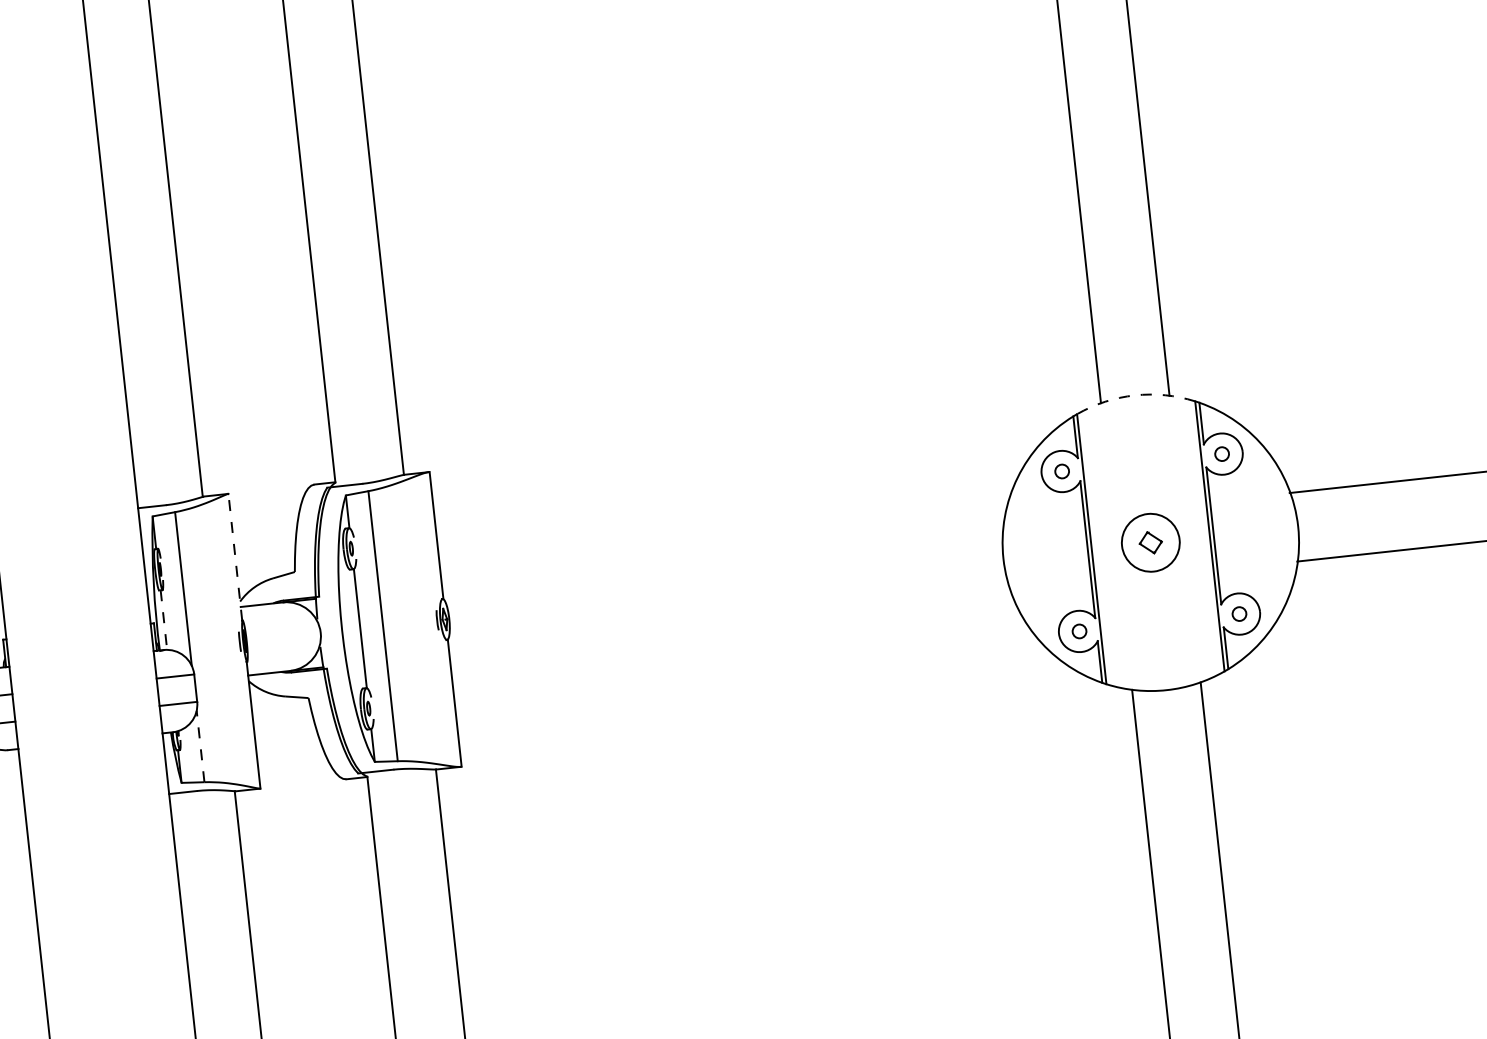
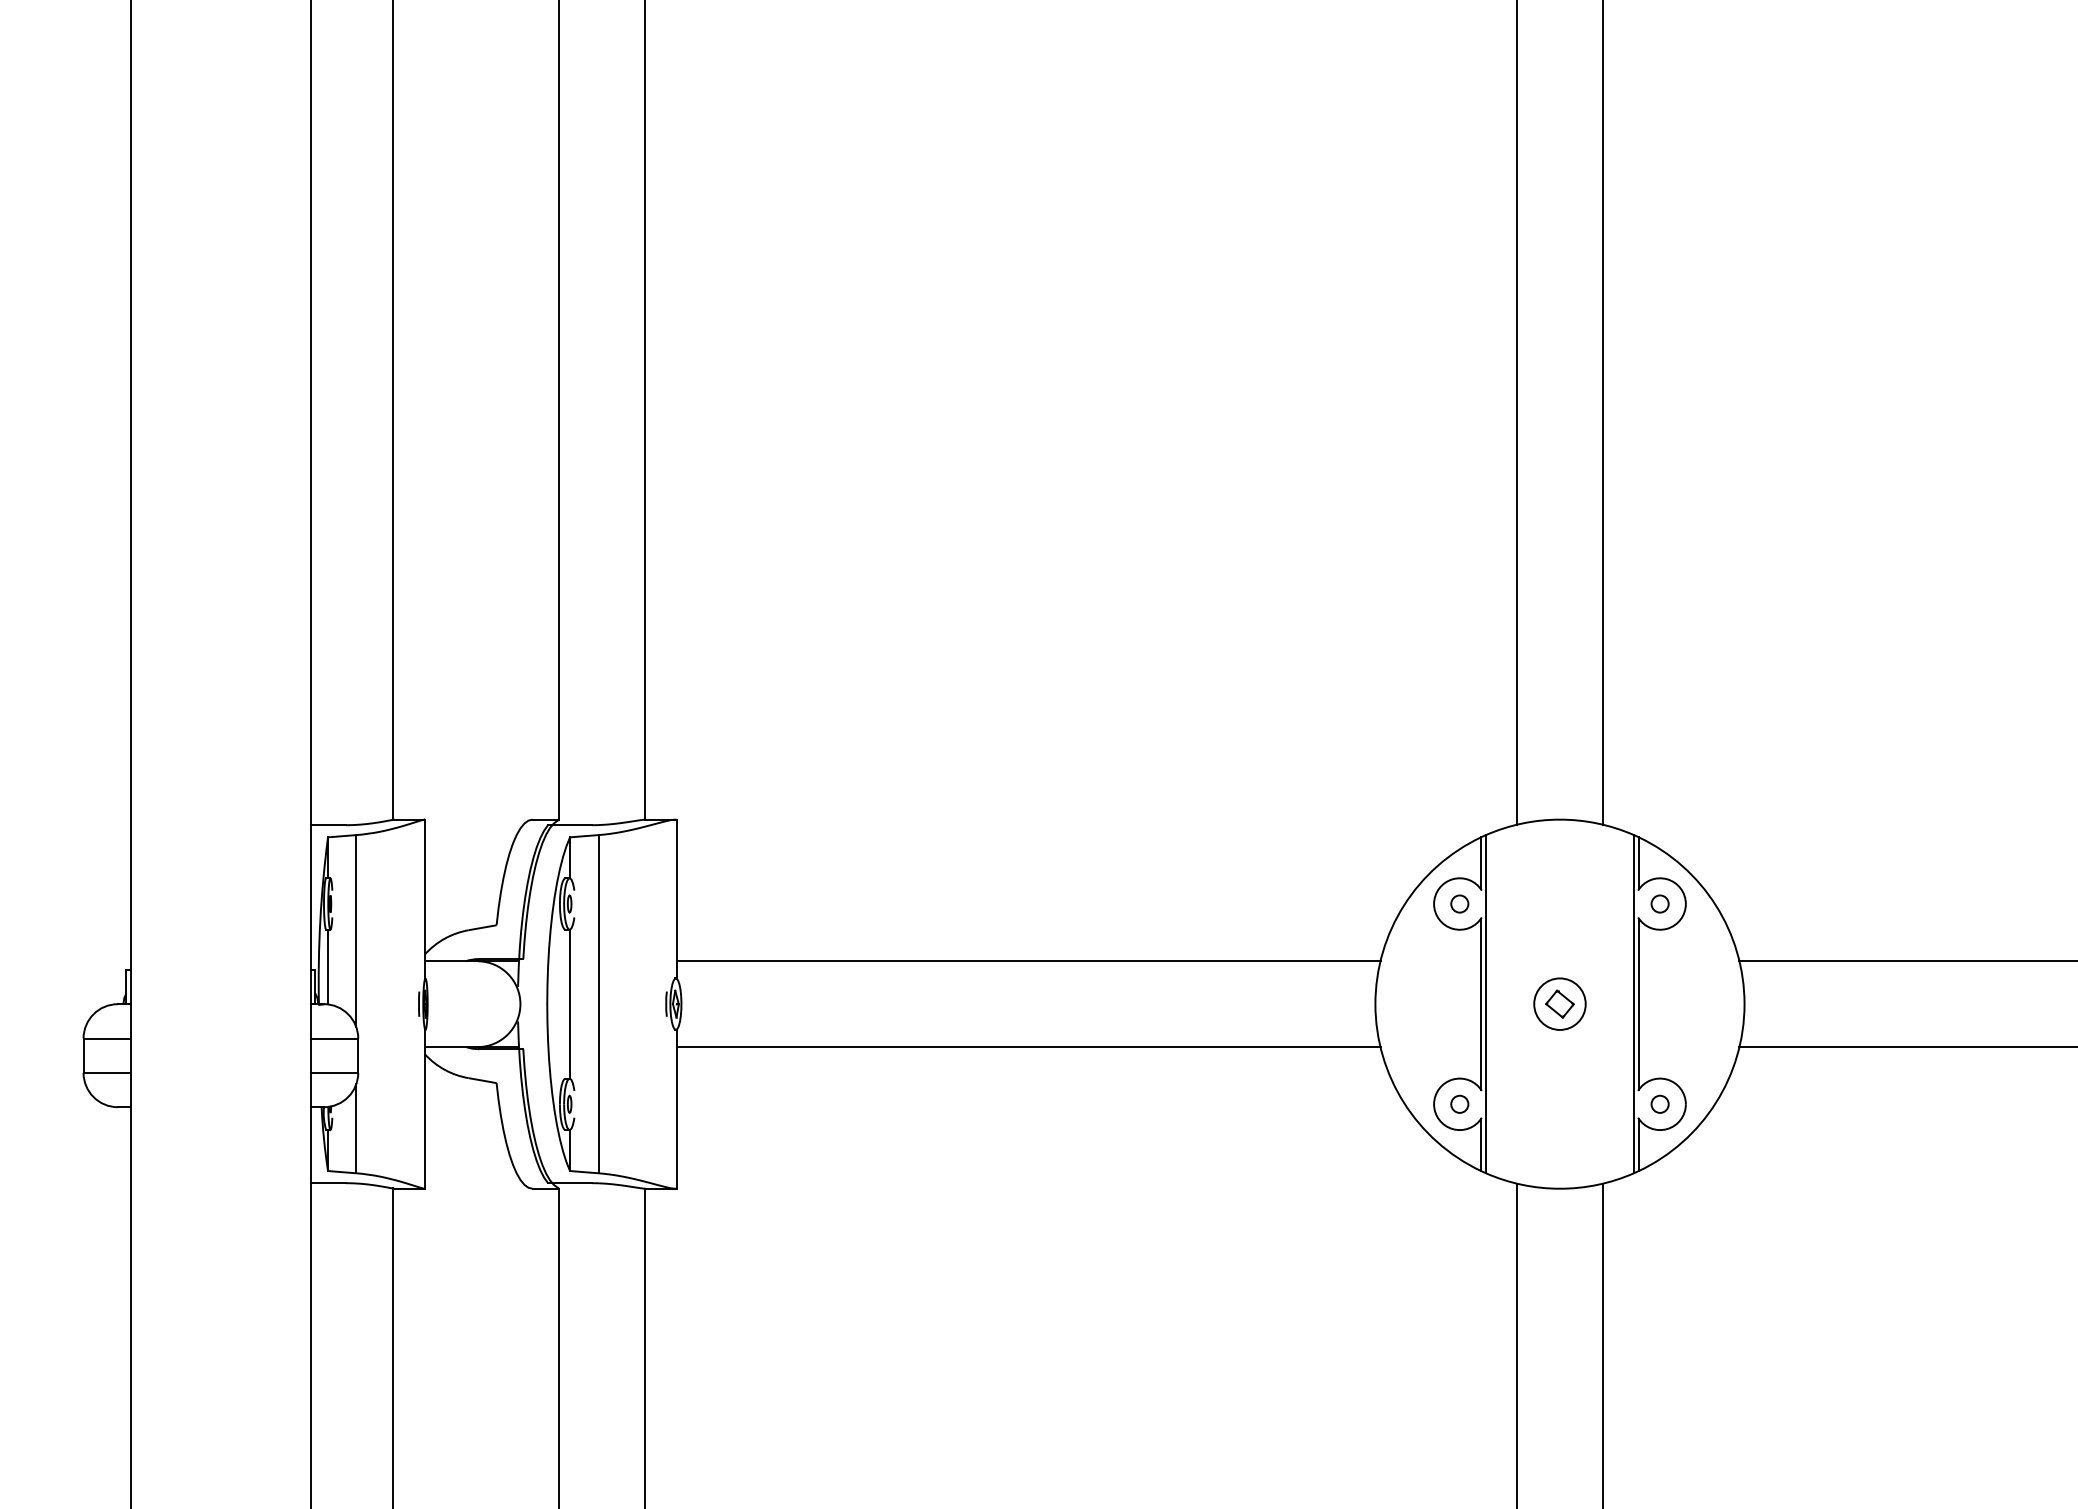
arc: (1134, 395) -> (1559, 819), dashed -> solid
circle: (1150, 542) -> (1559, 1003), size x0.71
line: (722, 554) -> (1028, 961), added
line: (234, 556) -> (424, 898), dashed -> solid
line: (164, 620) -> (328, 967), dashed -> solid
line: (730, 623) -> (1028, 1047), added
line: (200, 746) -> (356, 1128), dashed -> solid

